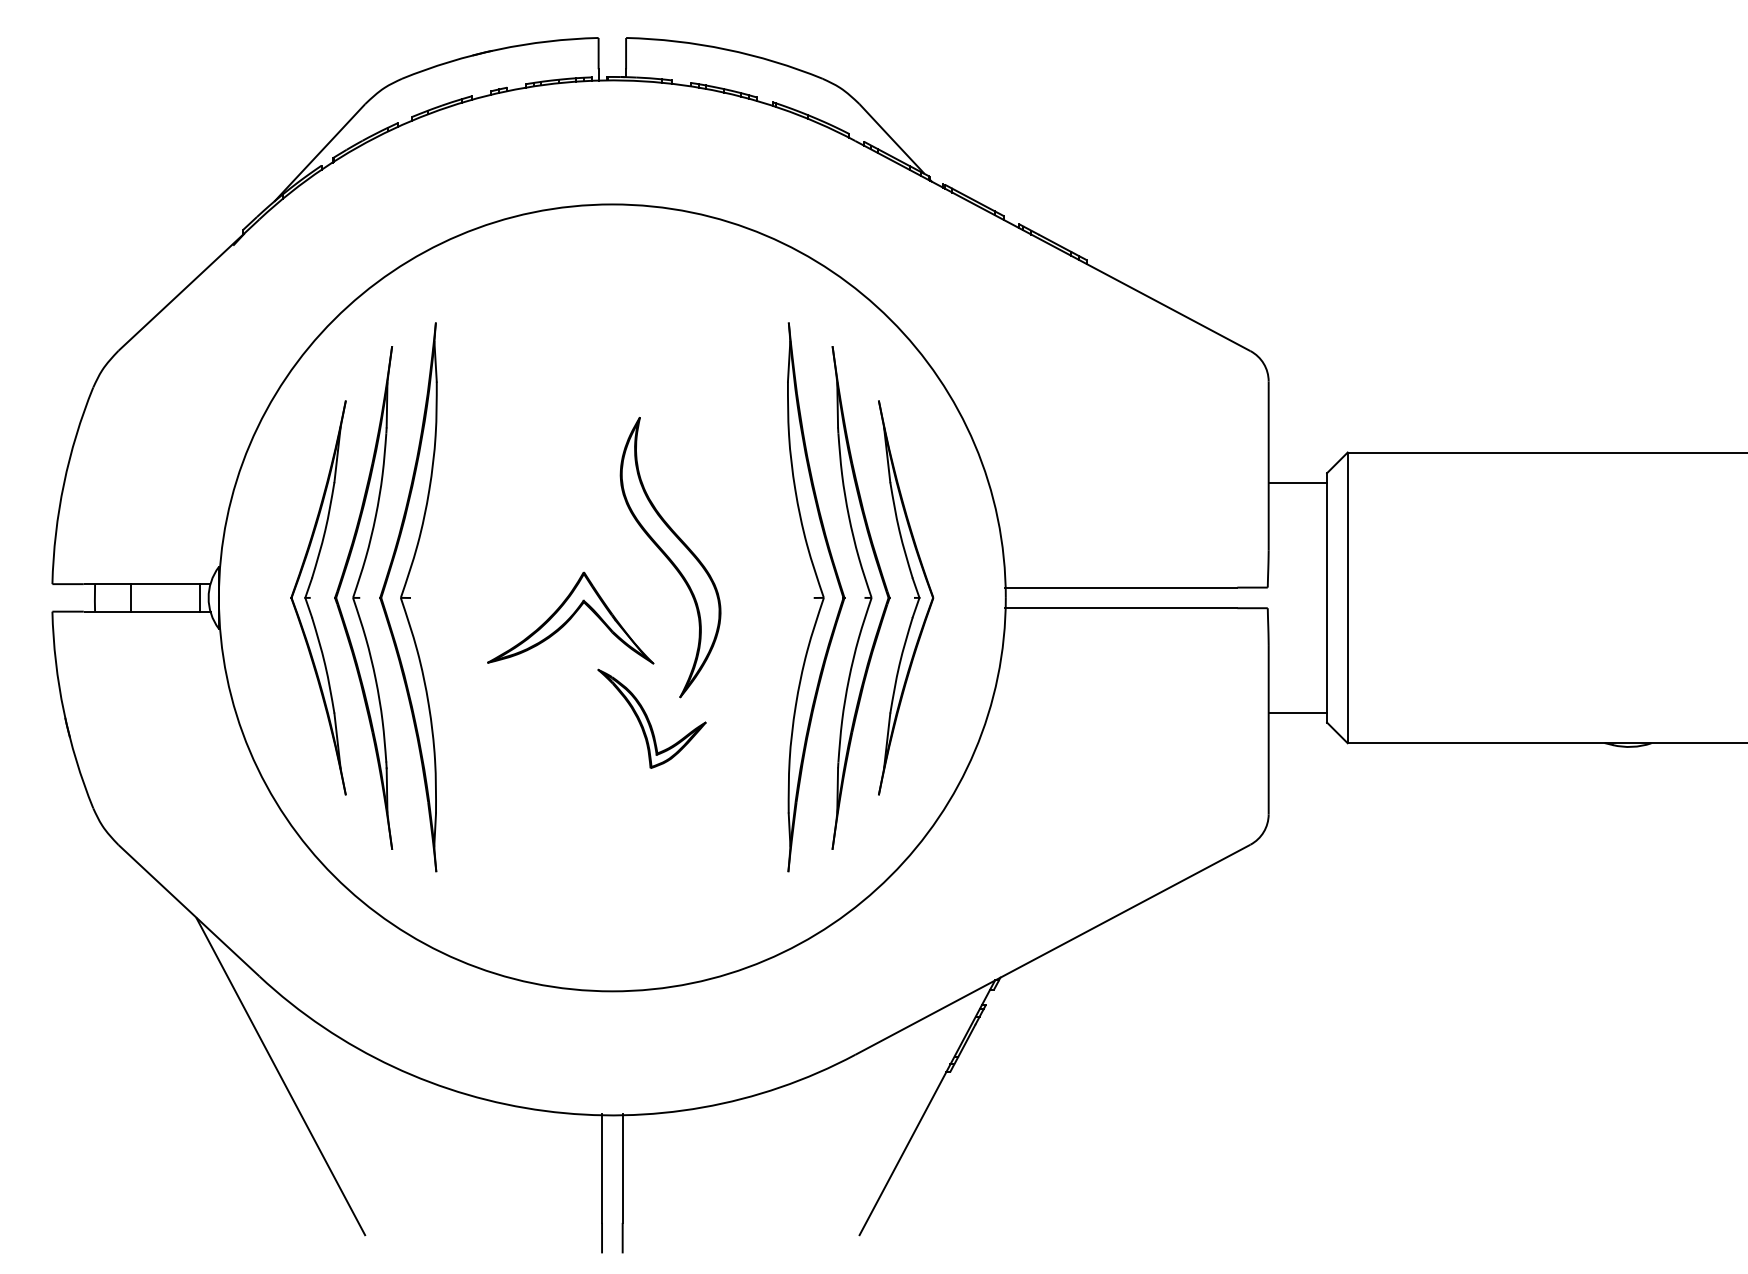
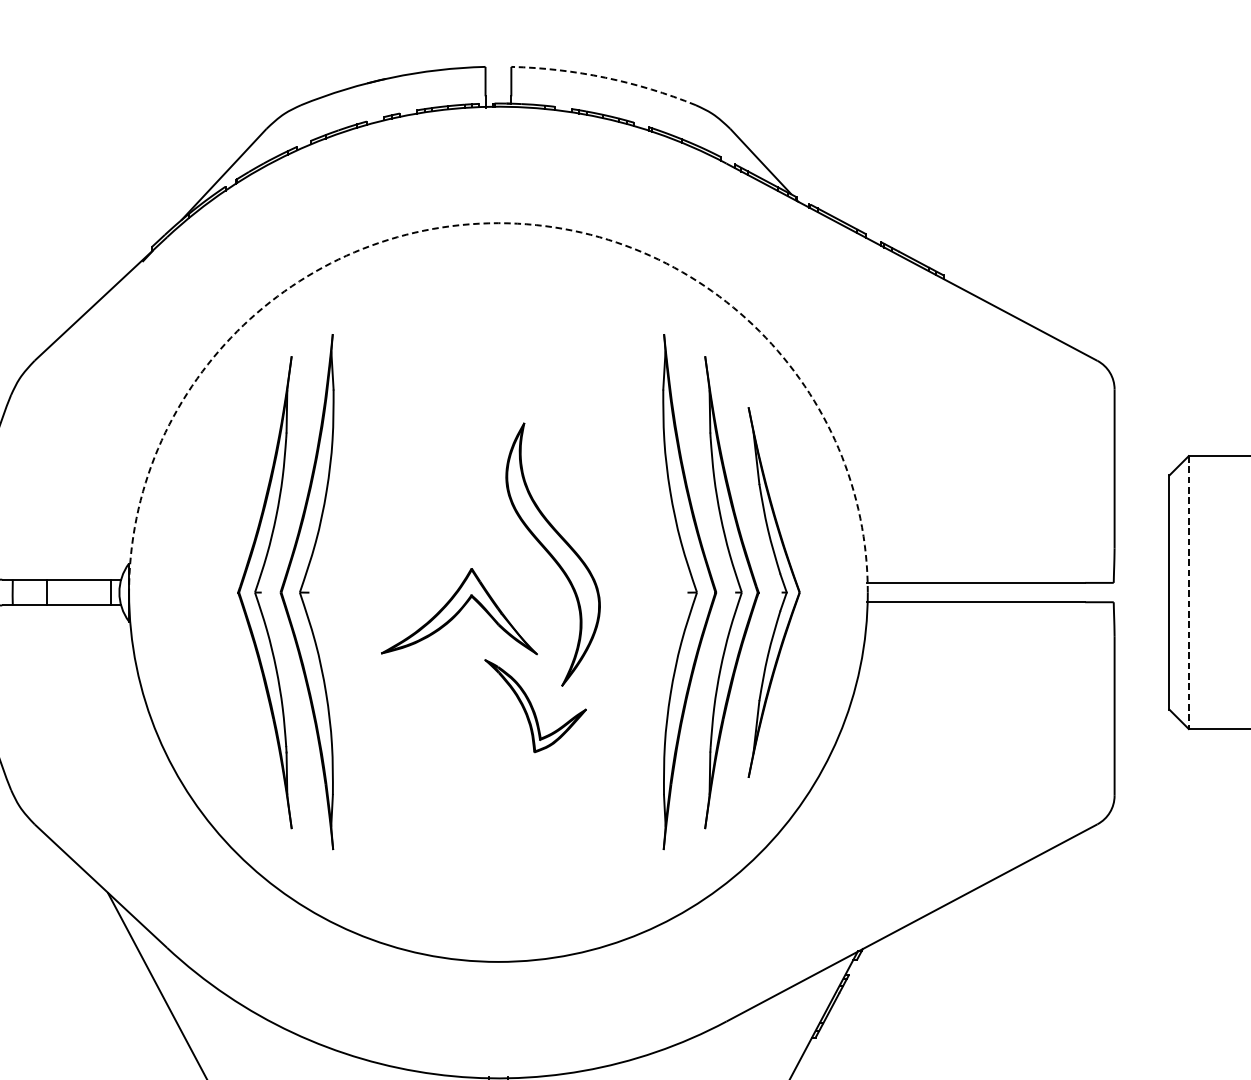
arc: (726, 49) -> (605, 77), solid -> dashed
arc: (612, 204) -> (498, 223), solid -> dashed
line: (1297, 482) -> (1141, 484), removed
part: (310, 597) -> (215, 592), removed
line: (1347, 598) -> (1188, 593), solid -> dashed
line: (1297, 713) -> (1141, 701), removed

